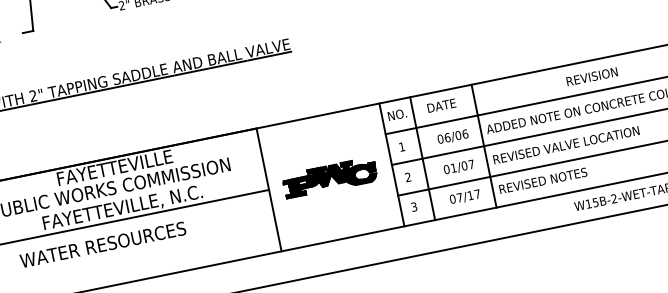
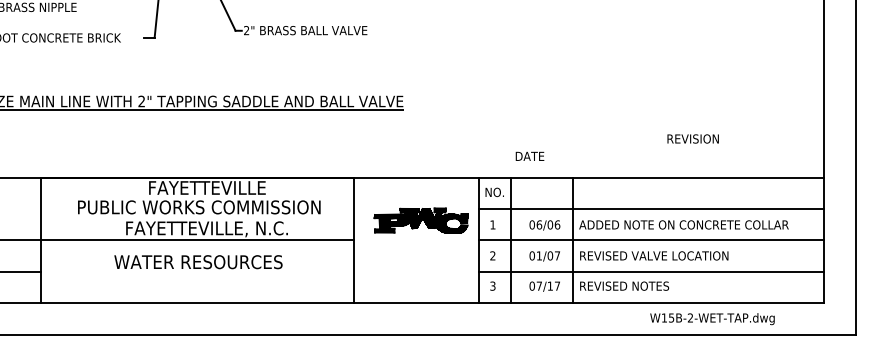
text: (591, 76) -> (692, 138), moved
text: (441, 104) -> (529, 155), moved
part: (329, 177) -> (420, 220), moved
text: (103, 245) -> (198, 262), moved

